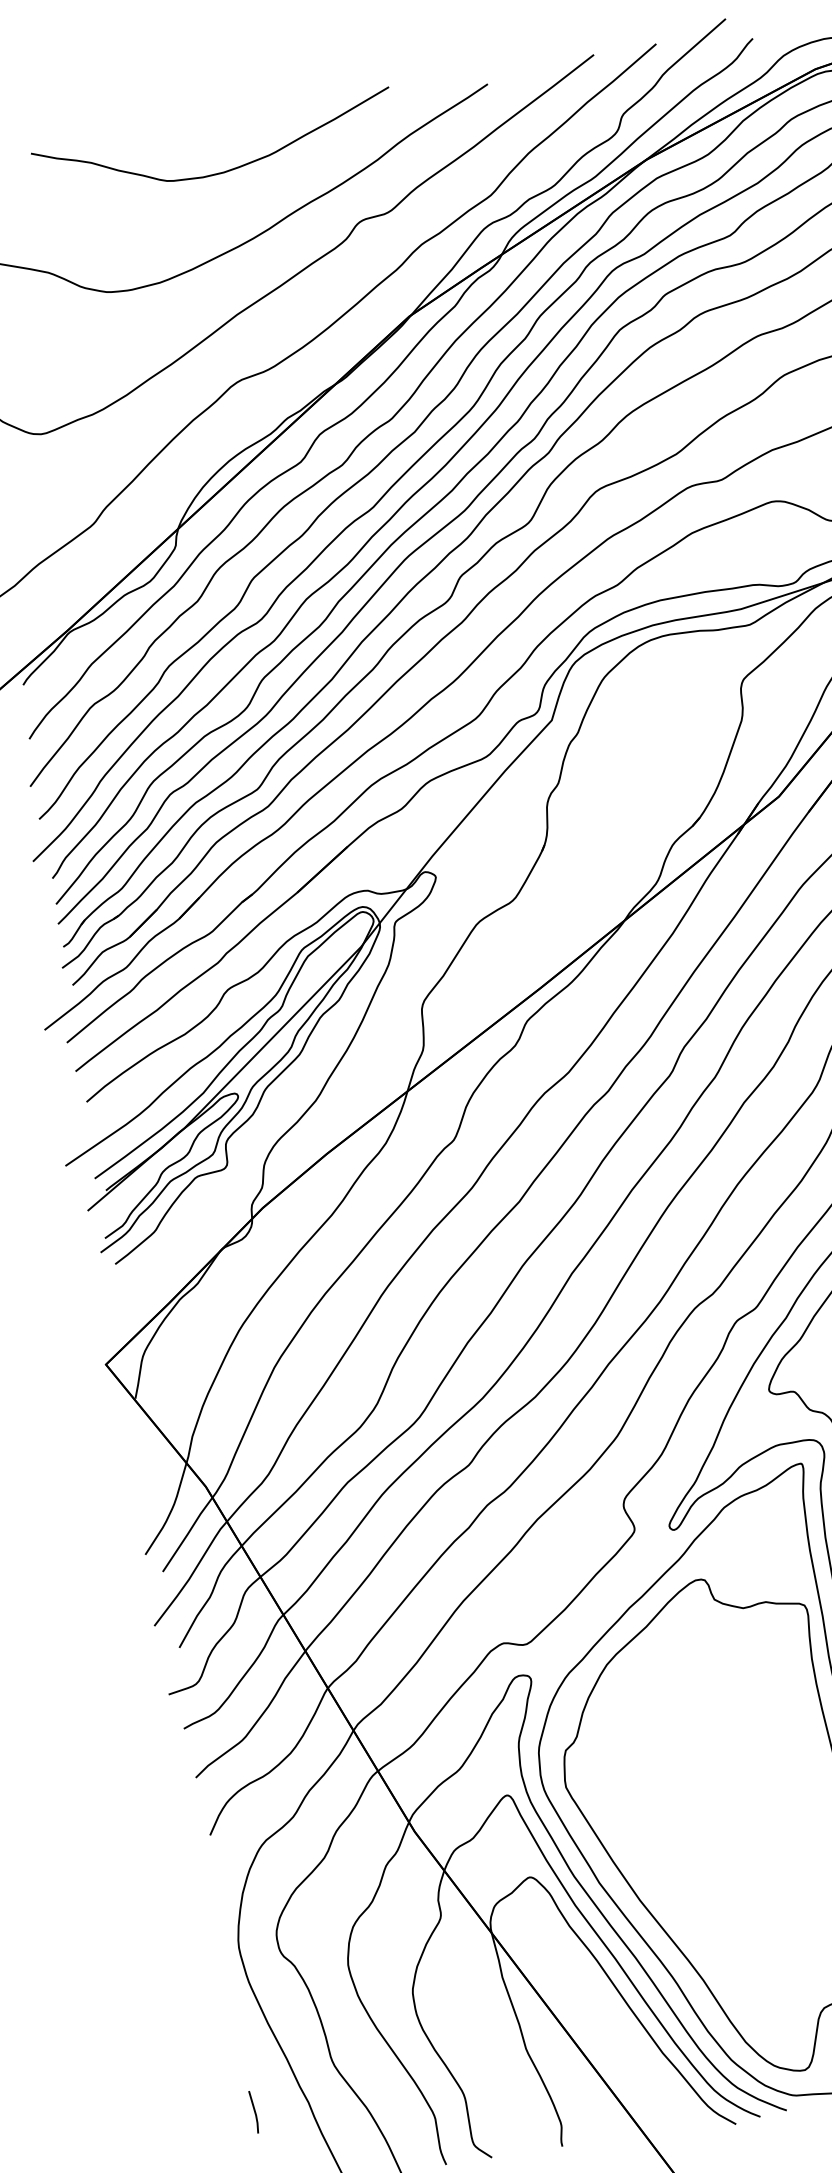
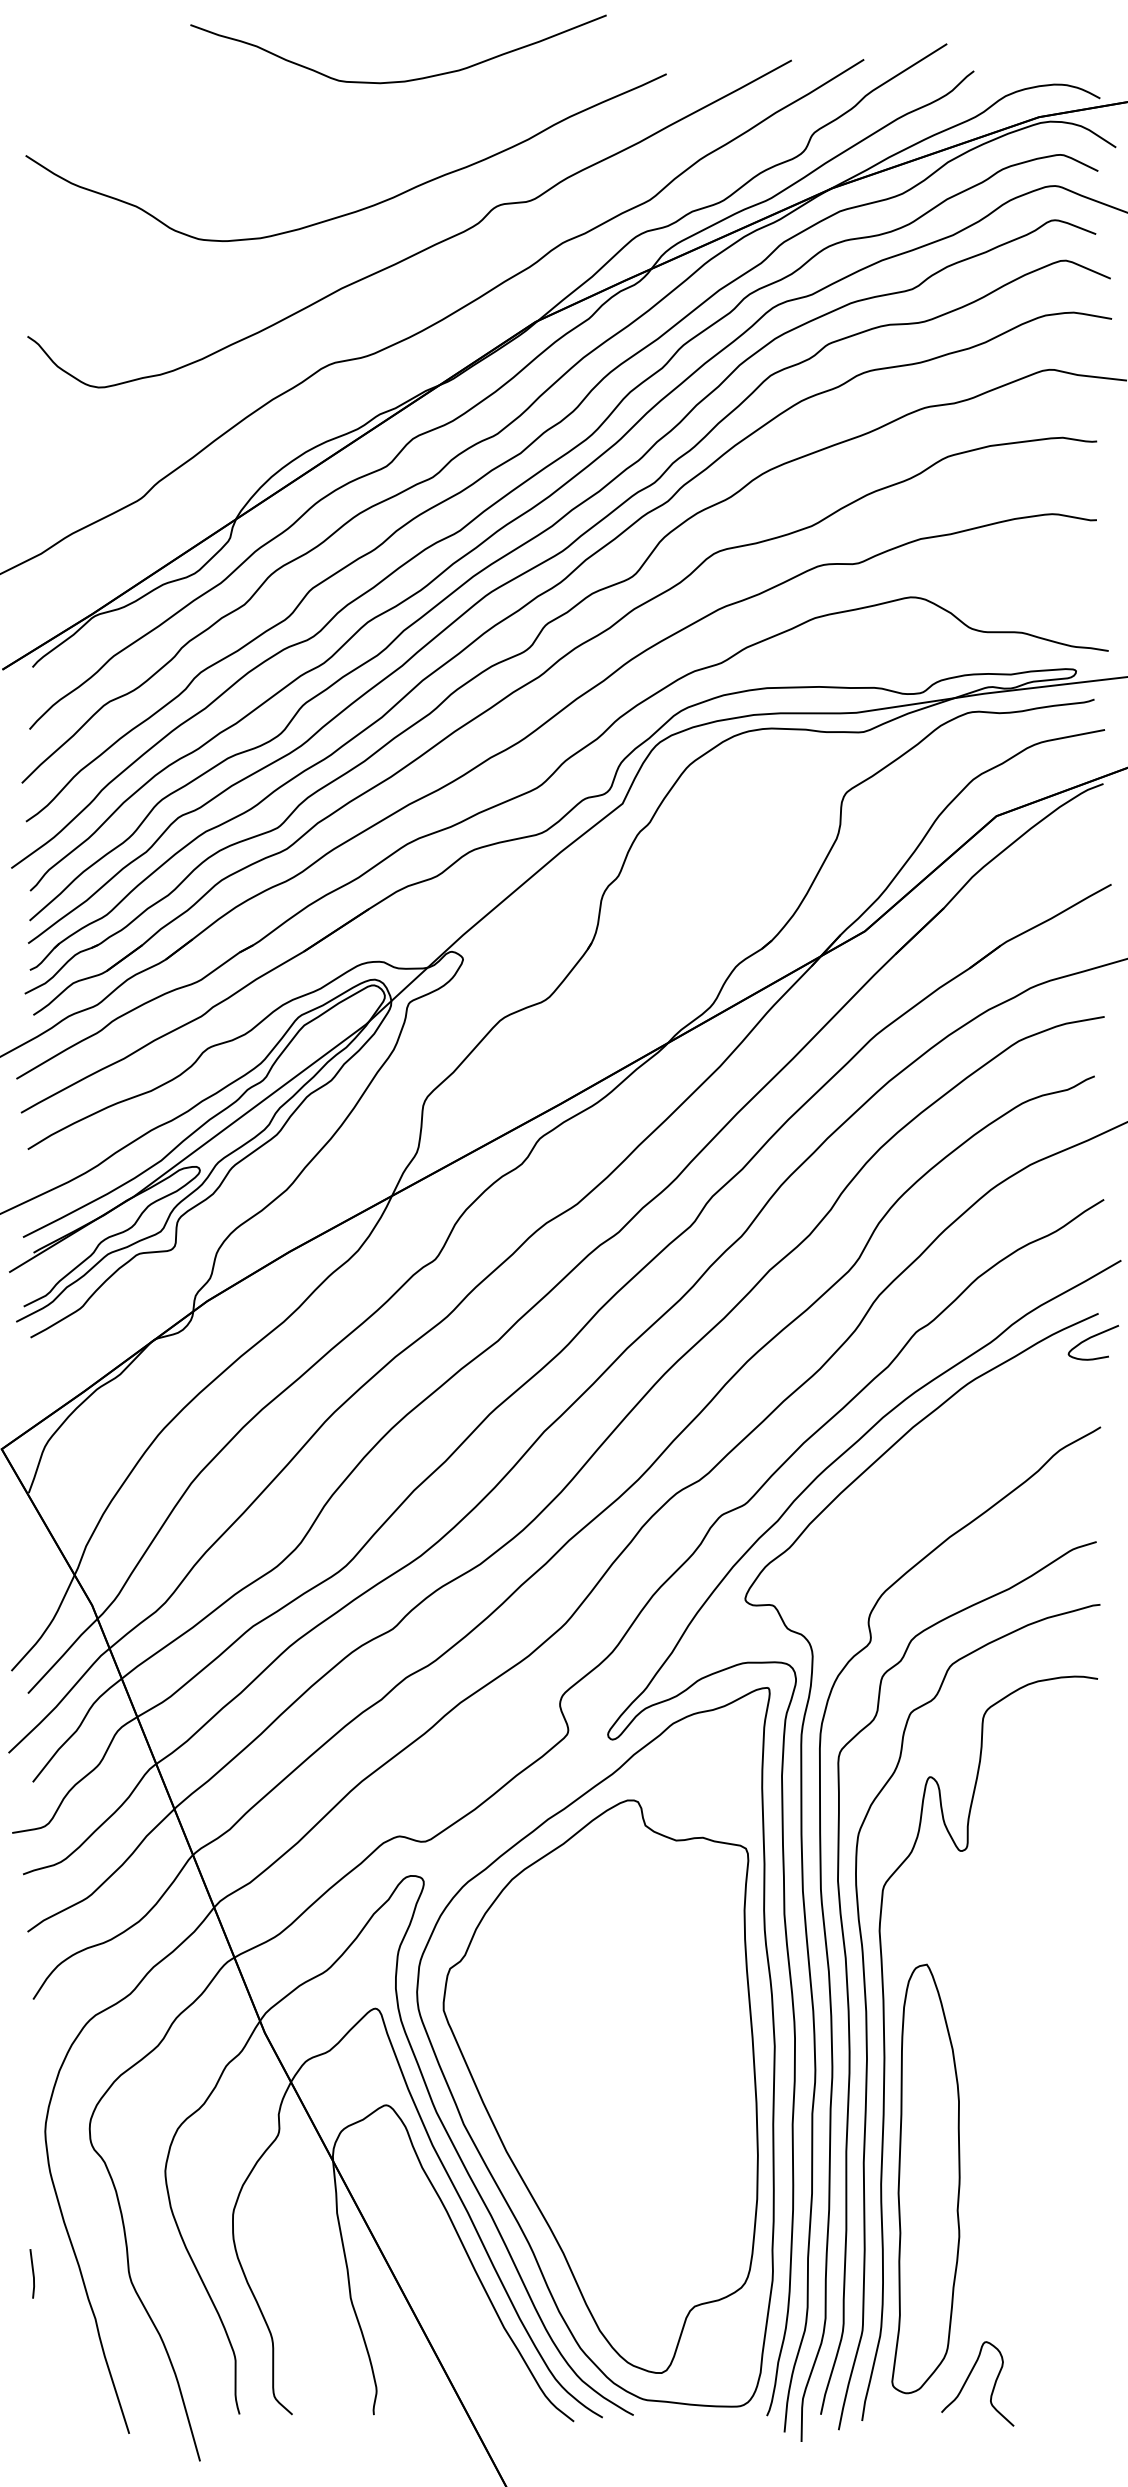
curve: (220, 172) -> (401, 80), moved
line: (254, 2111) -> (32, 2273), moved

